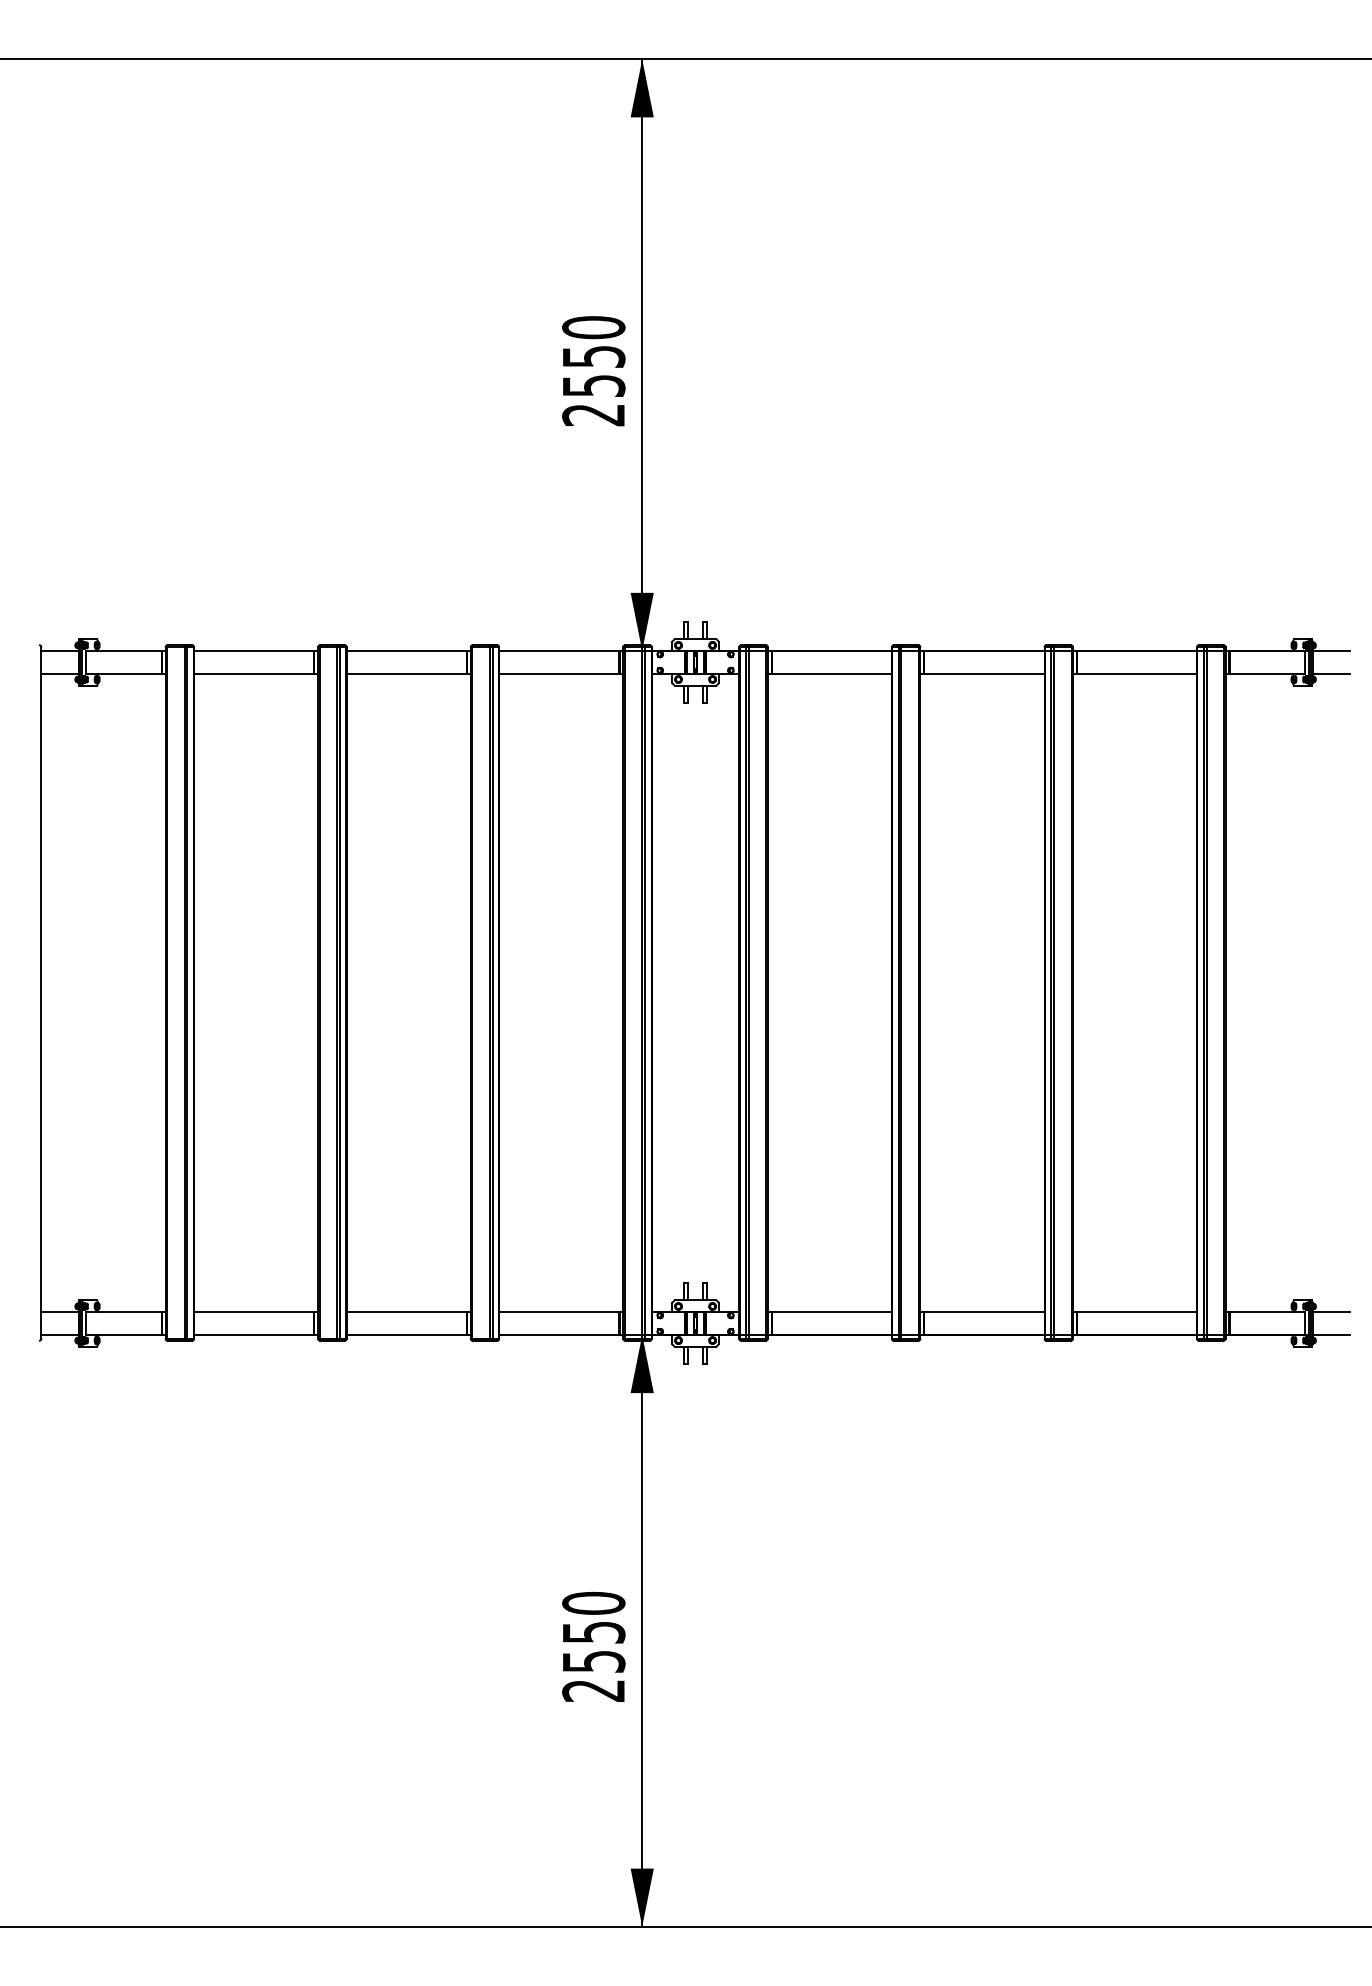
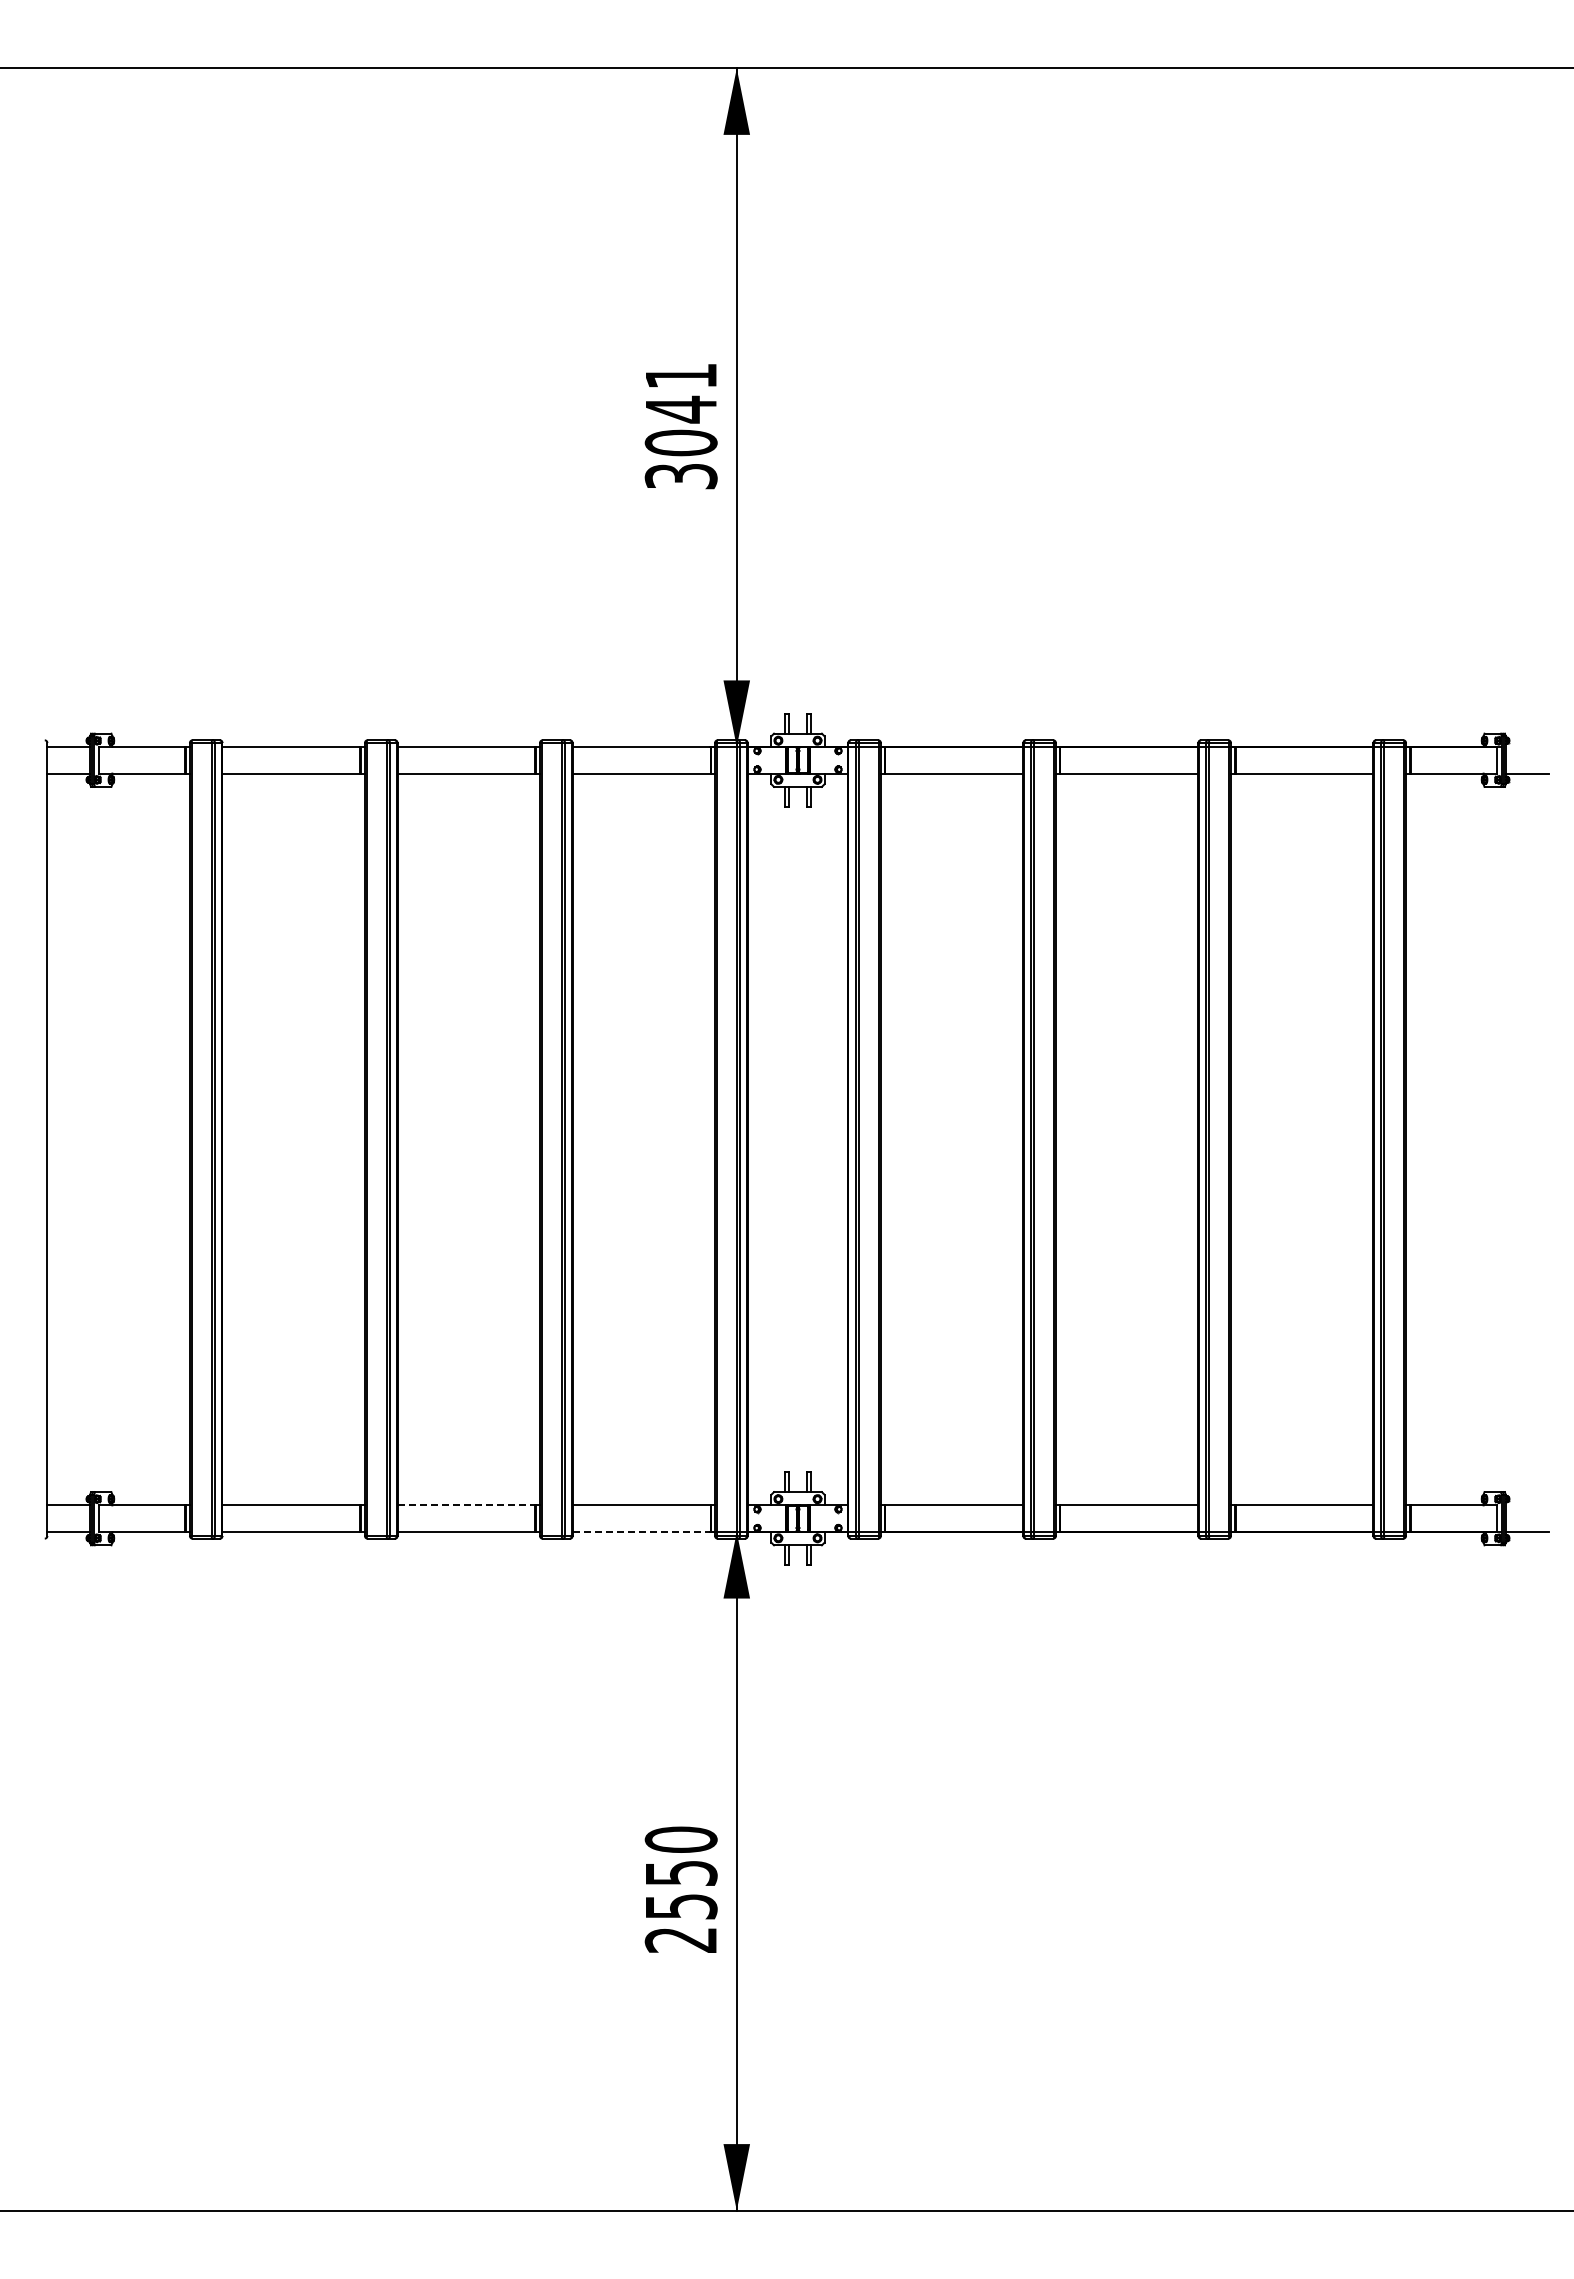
text: (593, 371) -> (680, 426), 2550 -> 3041
line: (1330, 650) -> (1526, 746), removed
line: (406, 1312) -> (466, 1505), solid -> dashed
line: (1330, 1312) -> (1526, 1505), removed
line: (559, 1335) -> (641, 1532), solid -> dashed

